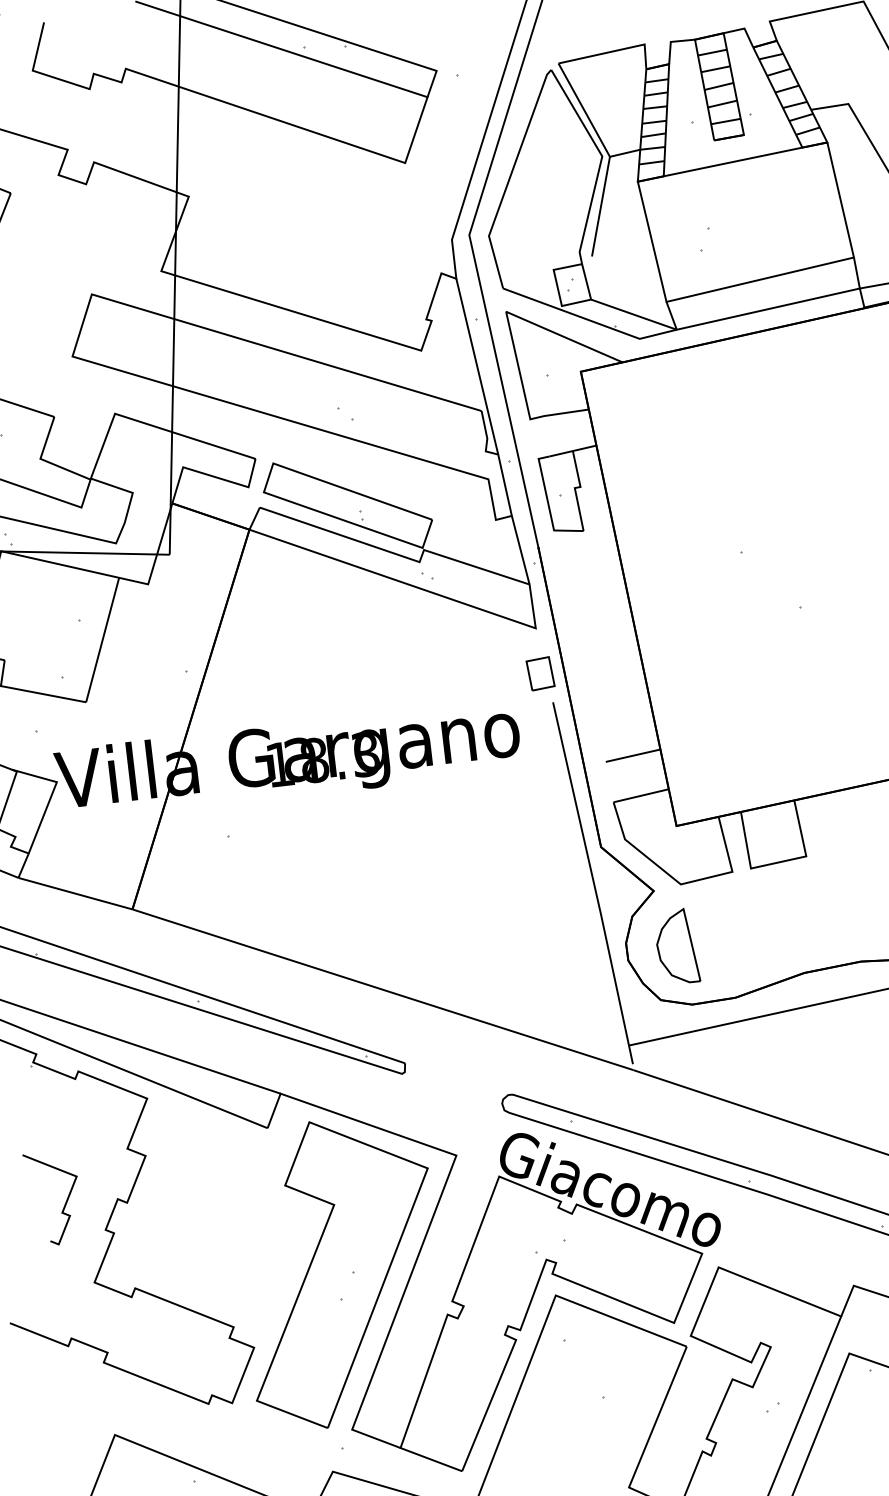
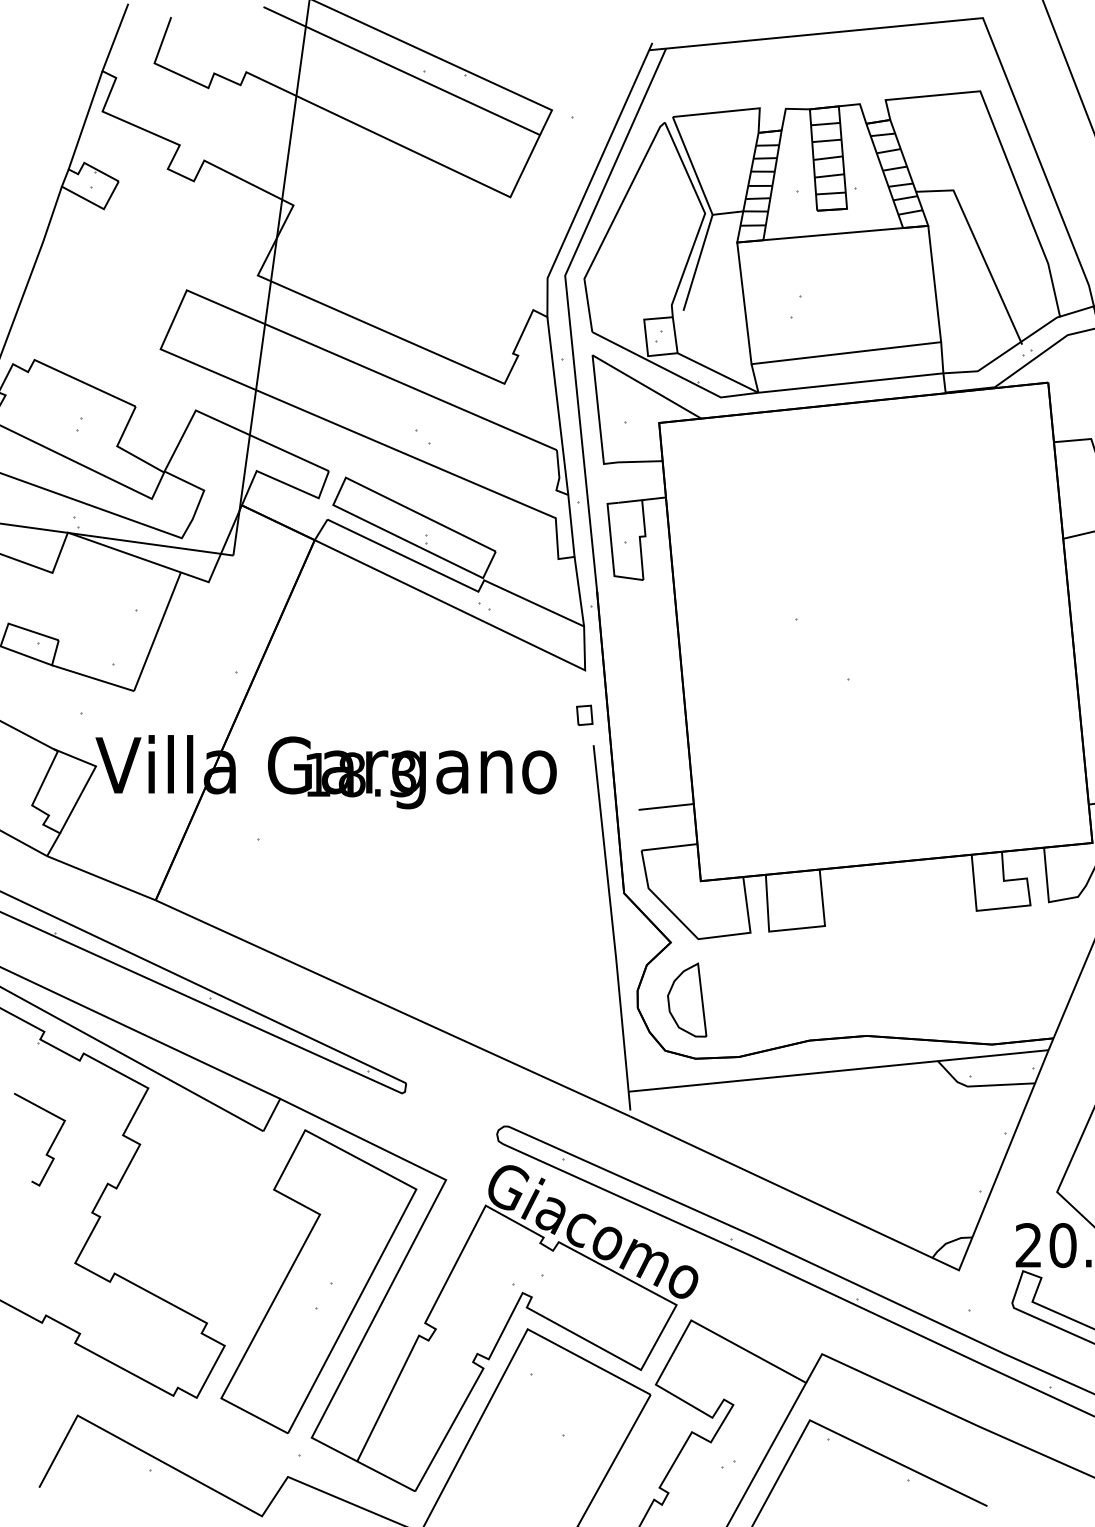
part: (540, 672) -> (584, 714), size x0.62
curve: (65, 1202) -> (50, 1145), moved

